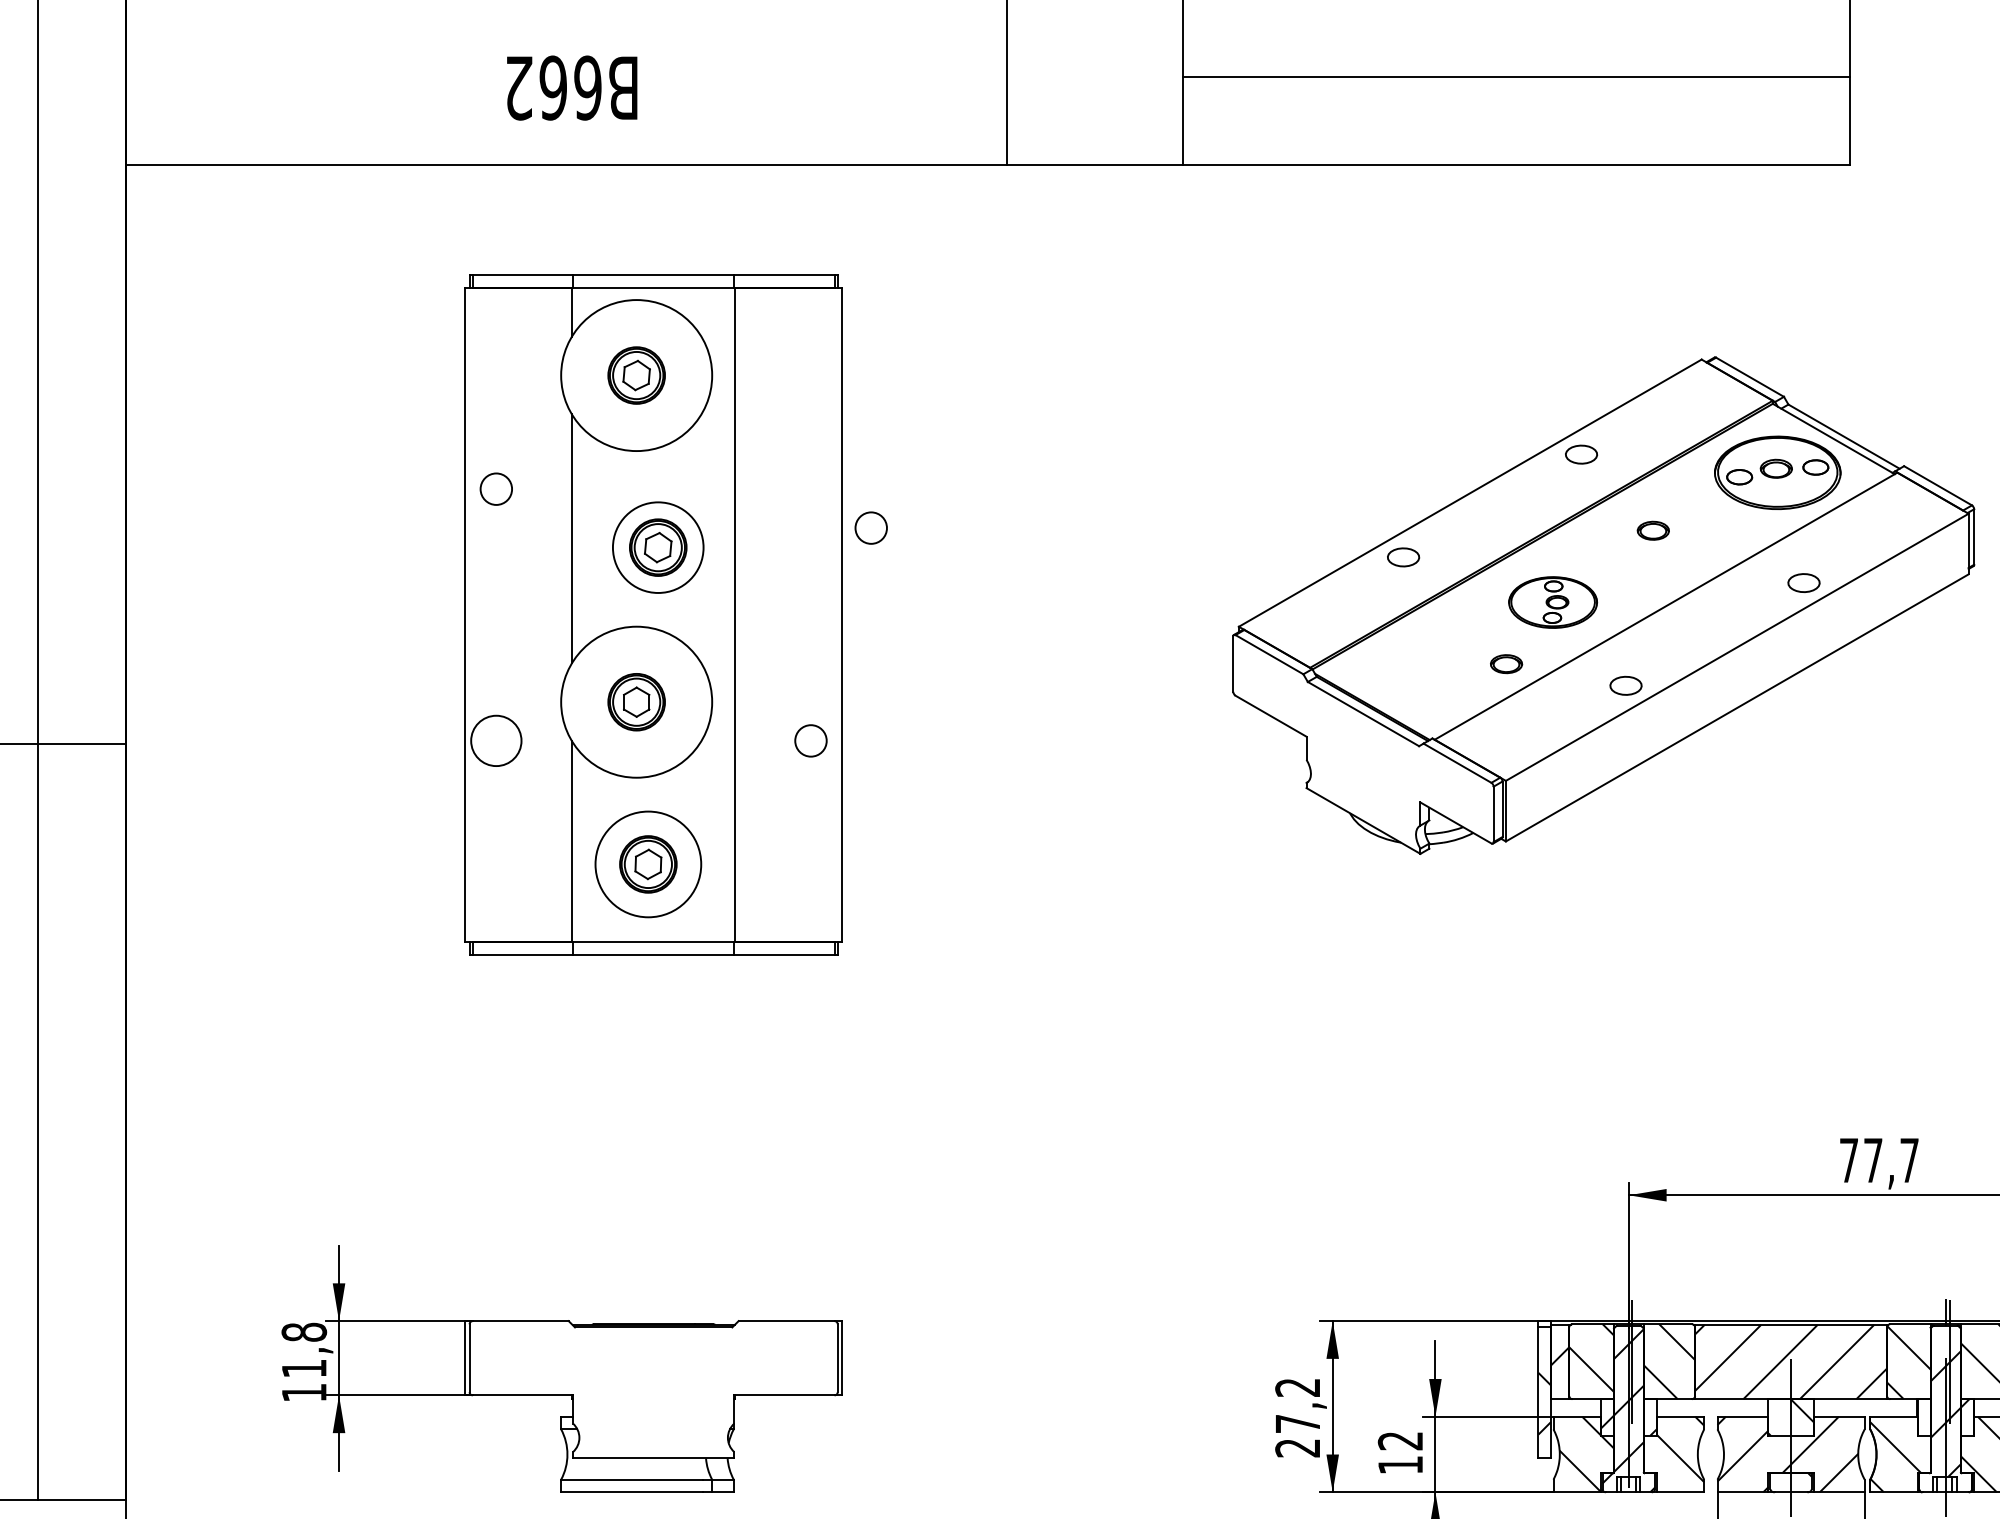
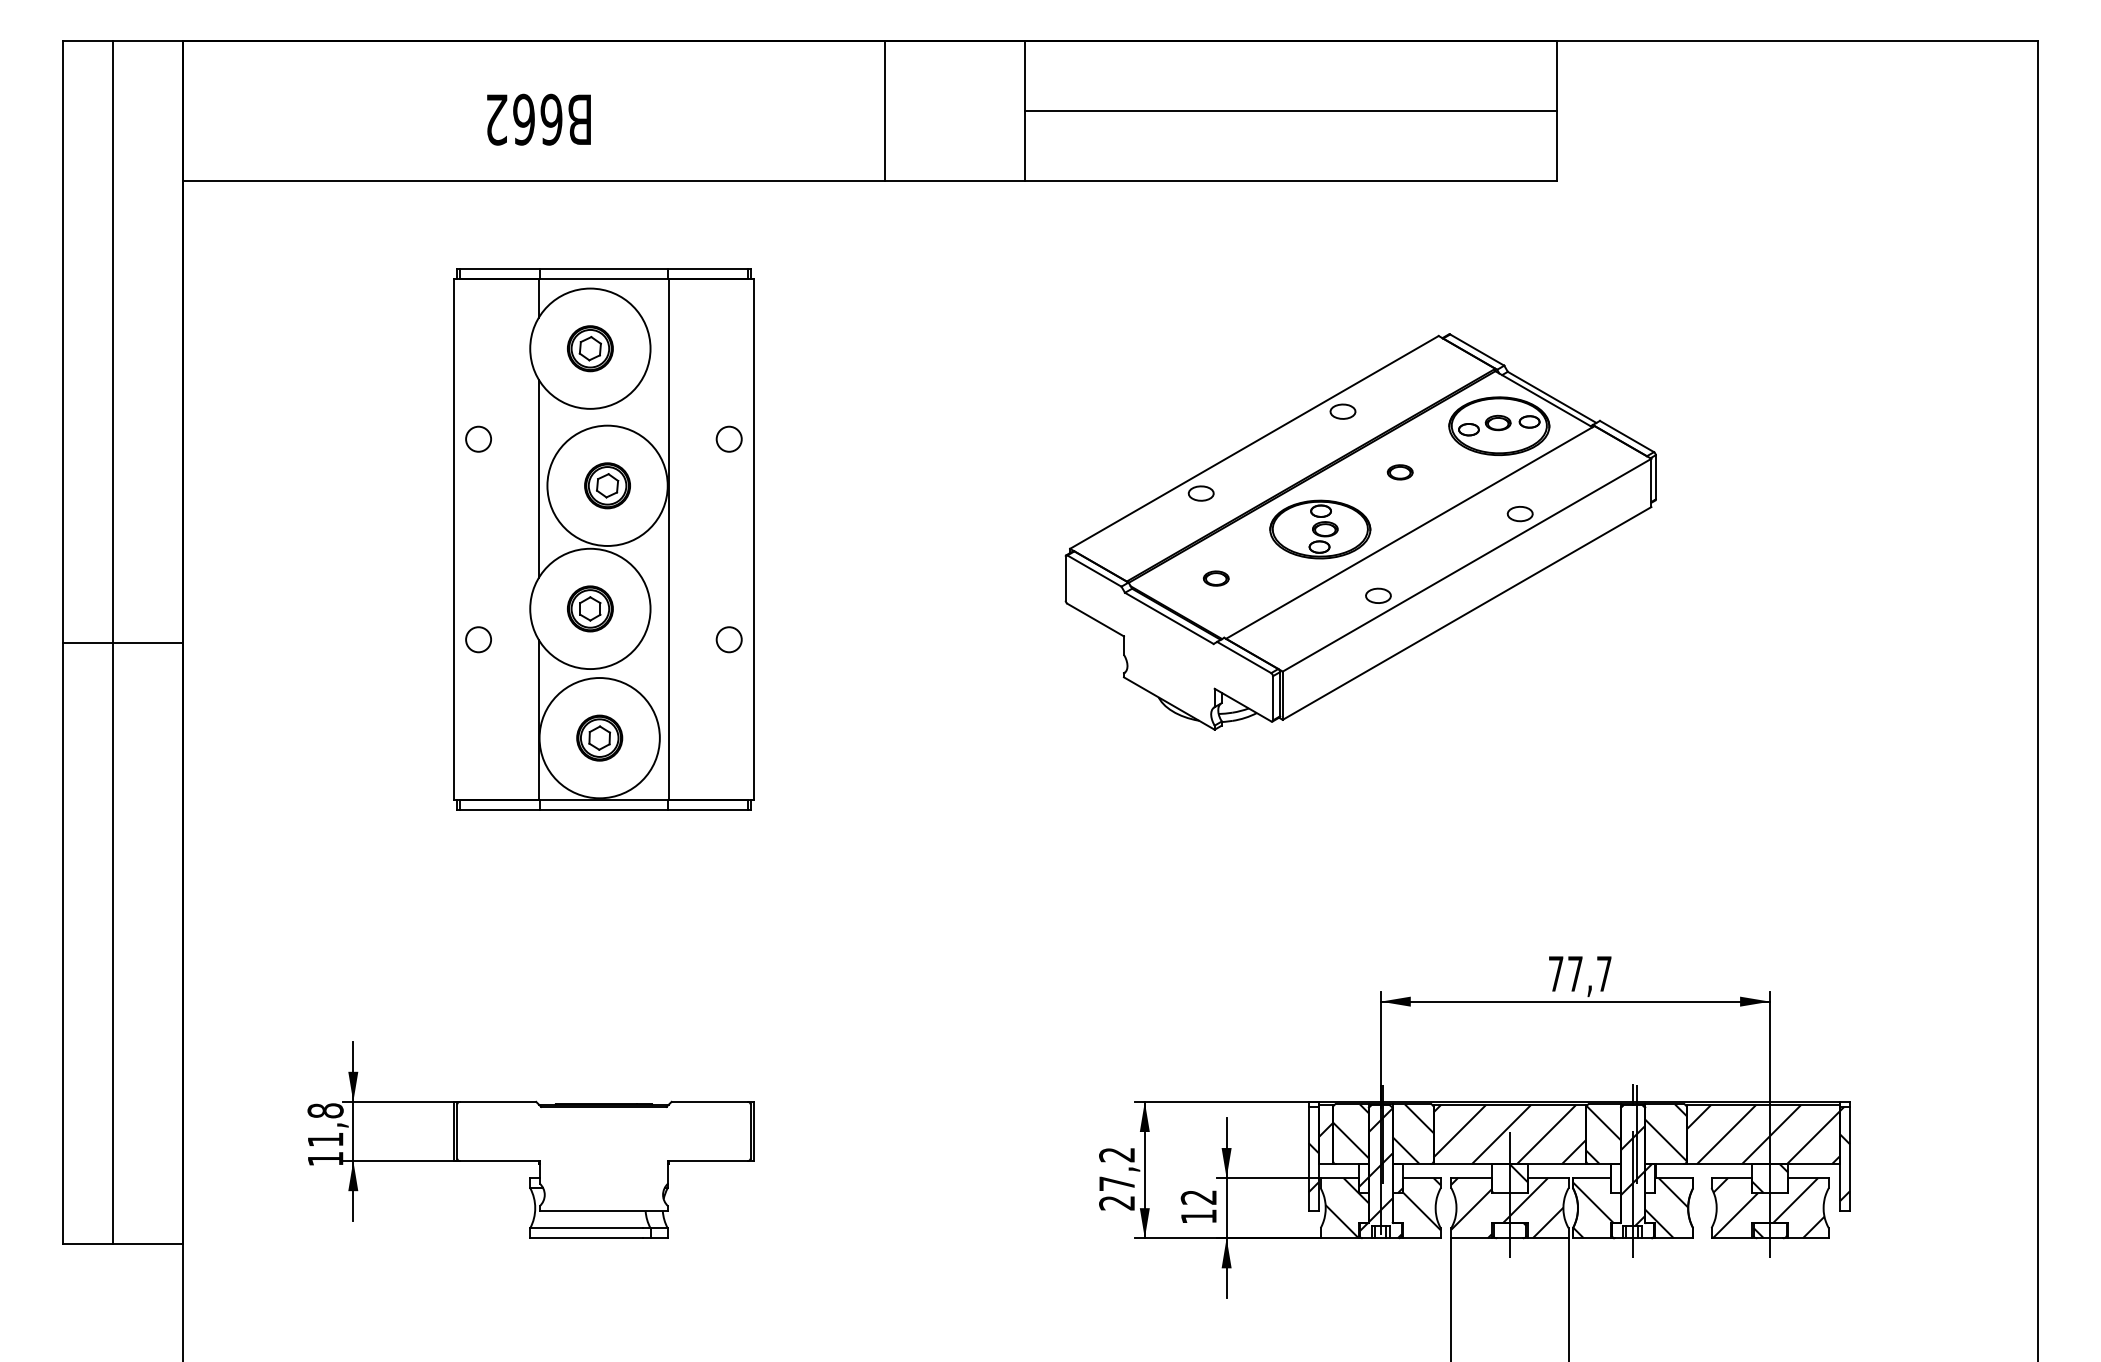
circle: (870, 527) -> (728, 438), moved
circle: (658, 547) -> (607, 485), size x1.67
part: (1553, 602) -> (1320, 529), size x1.43
part: (1505, 664) -> (1215, 578), moved
circle: (496, 740) -> (478, 639), size x0.62
circle: (648, 864) -> (599, 738), size x1.43

